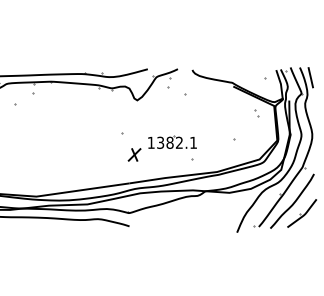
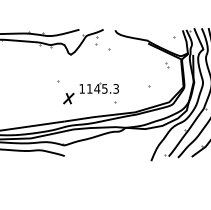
text: (177, 142) -> (103, 88), 1382.1 -> 1145.3

